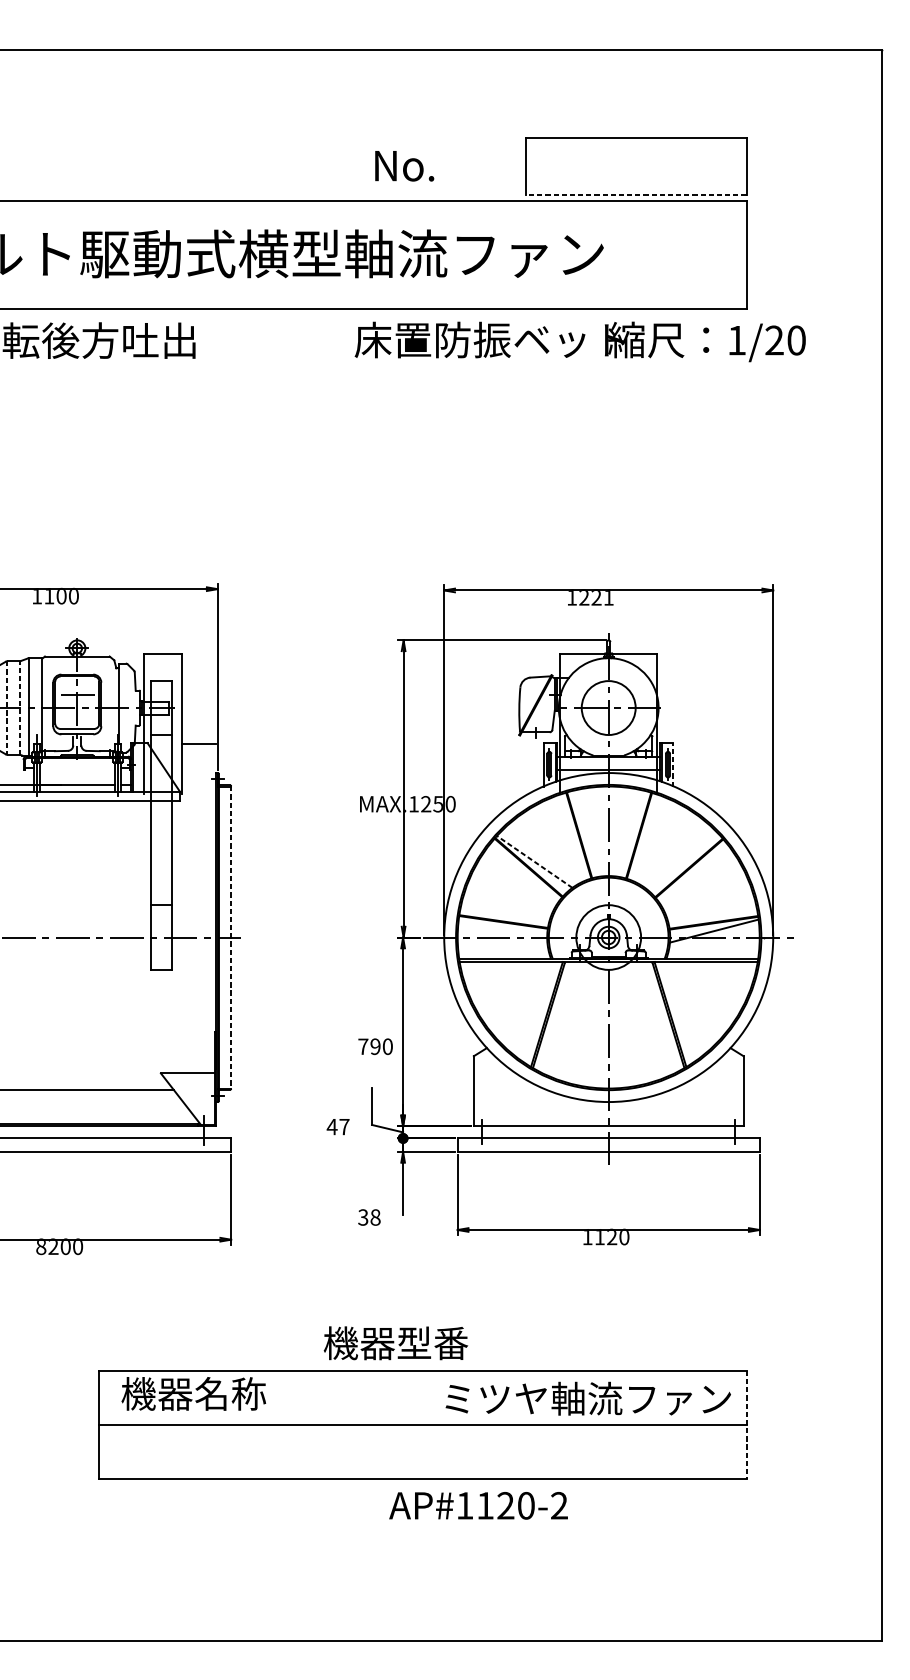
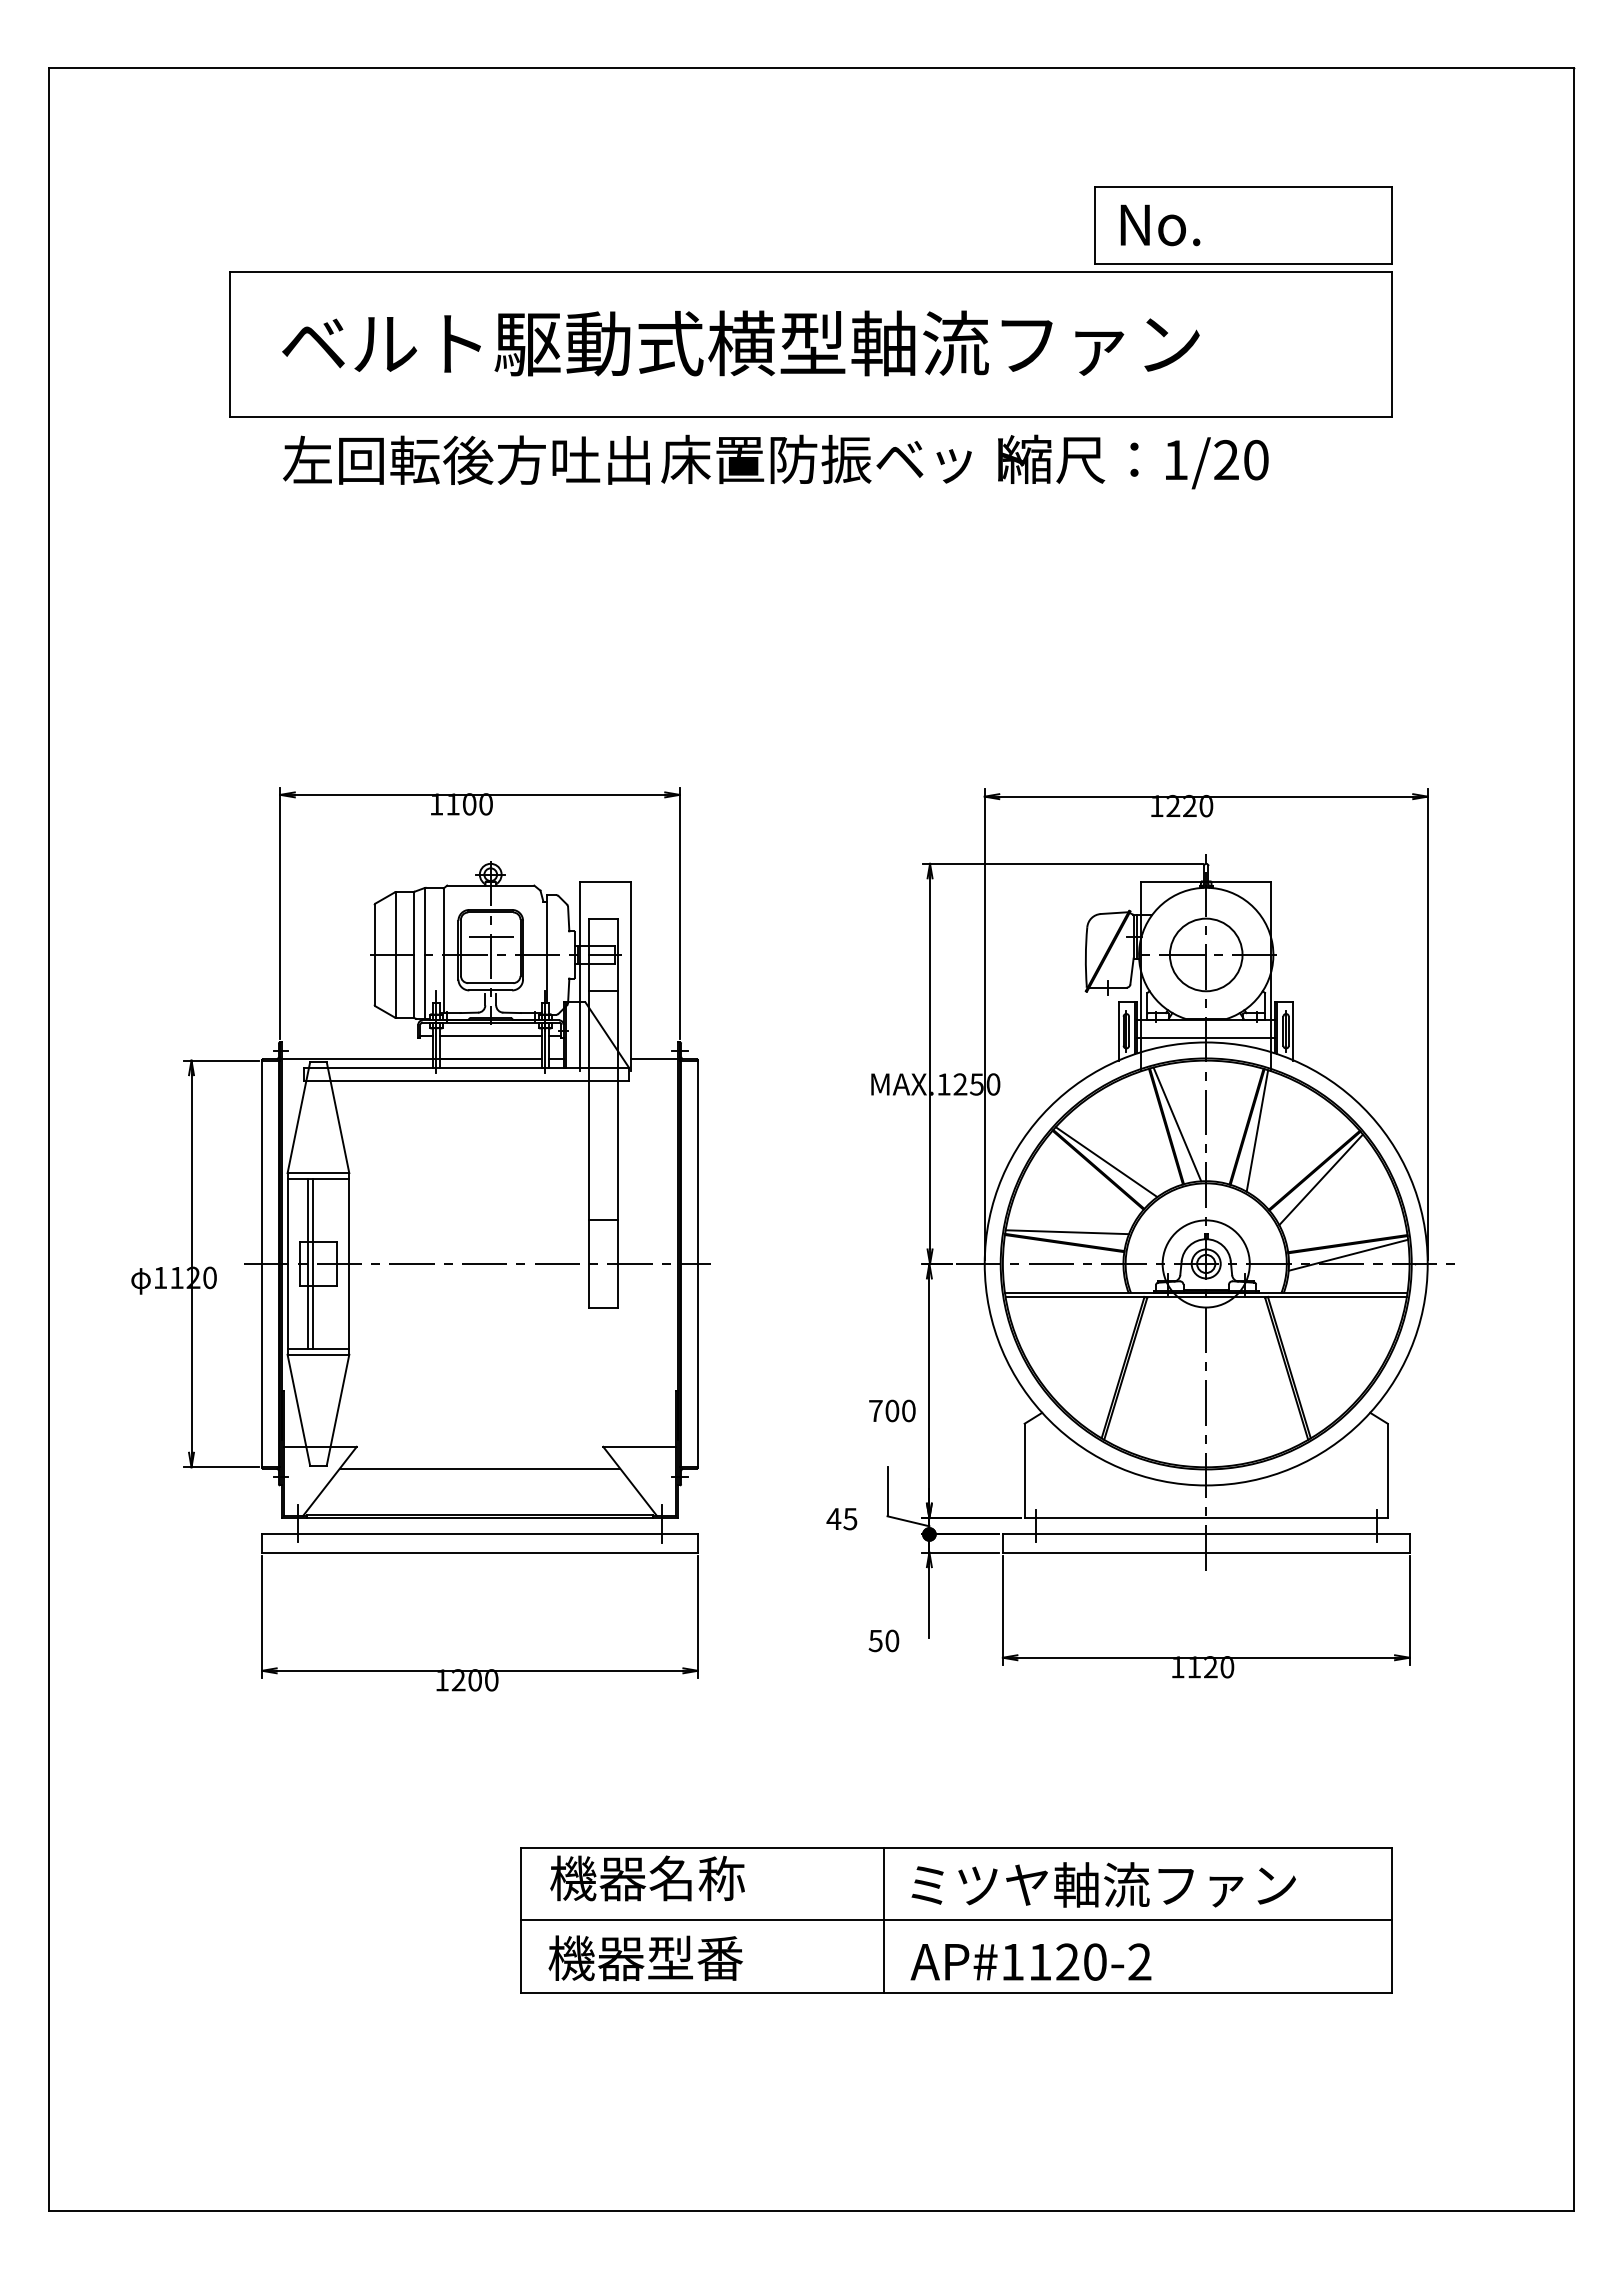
text: (404, 166) -> (1160, 225), moved
line: (636, 194) -> (1243, 263), dashed -> solid
text: (579, 341) -> (964, 461), moved
text: (608, 597) -> (1206, 806), 1221 -> 1220
line: (7, 707) -> (396, 954), dashed -> solid
line: (19, 707) -> (413, 954), dashed -> solid
line: (198, 744) -> (654, 1059), moved
line: (673, 764) -> (1293, 1031), dashed -> solid
line: (77, 768) -> (490, 1036), added
line: (587, 833) -> (1177, 1124), added
line: (646, 838) -> (1257, 1130), added
line: (534, 862) -> (1106, 1162), dashed -> solid
line: (694, 874) -> (1321, 1179), added
line: (505, 914) -> (1067, 1232), added
line: (230, 937) -> (697, 1263), dashed -> solid
text: (375, 1046) -> (892, 1410), 790 -> 700
text: (344, 1127) -> (850, 1519), 47 -> 45
text: (369, 1217) -> (884, 1640), 38 -> 50
text: (41, 1246) -> (442, 1680), 8200 -> 1200
text: (395, 1342) -> (645, 1957), moved
text: (588, 1398) -> (1103, 1884), moved
line: (369, 1424) -> (883, 1919), added
line: (746, 1425) -> (1391, 1920), dashed -> solid
text: (478, 1505) -> (1030, 1961), moved

